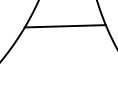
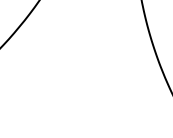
line: (64, 26) -> (86, 23), removed

